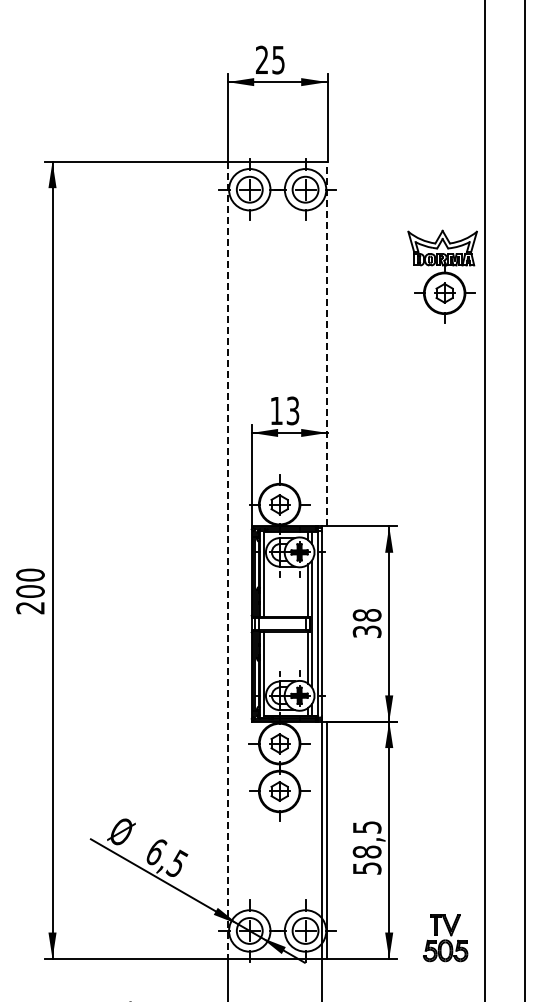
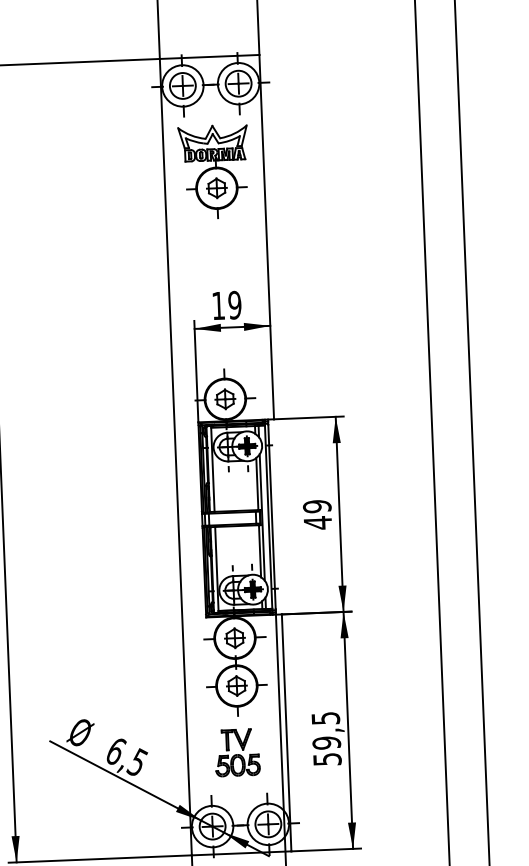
part: (442, 276) -> (214, 171), moved
line: (327, 343) -> (266, 236), dashed -> solid
text: (292, 410) -> (234, 304), 13 -> 19
line: (227, 560) -> (175, 457), dashed -> solid
text: (366, 623) -> (316, 514), 38 -> 49
text: (367, 851) -> (327, 742), 58,5 -> 59,5
part: (445, 938) -> (237, 753), moved

